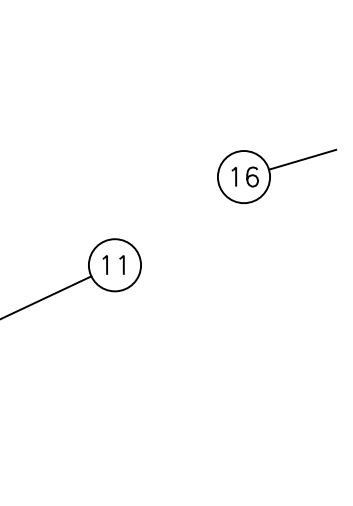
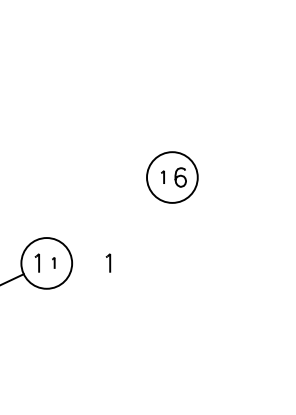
line: (302, 159) -> (229, 160), removed
part: (233, 176) -> (162, 176), size x0.7
part: (121, 264) -> (53, 262), size x0.6
part: (177, 264) -> (107, 262), added

